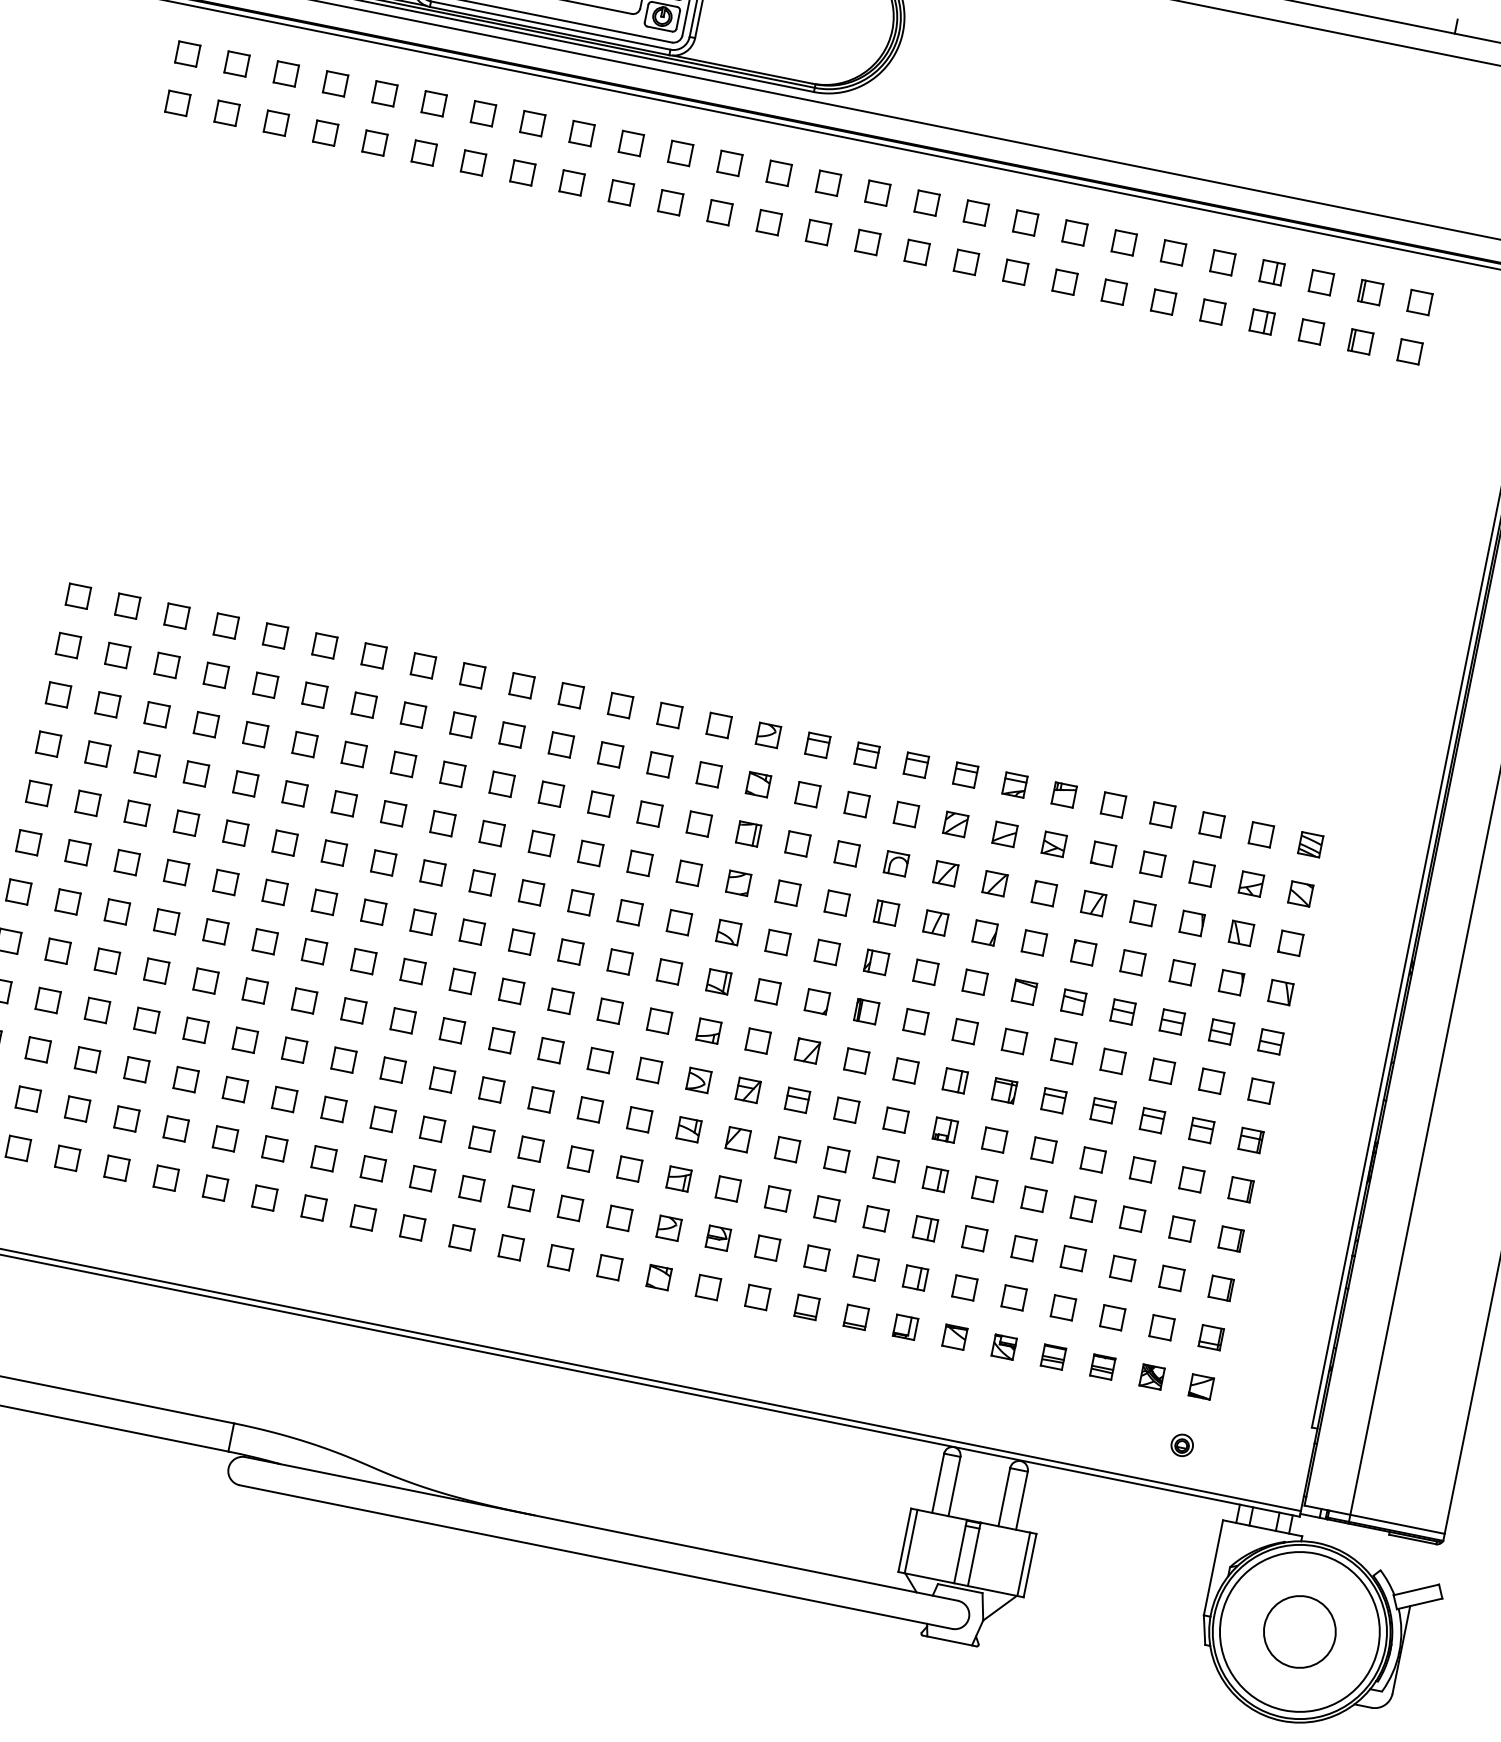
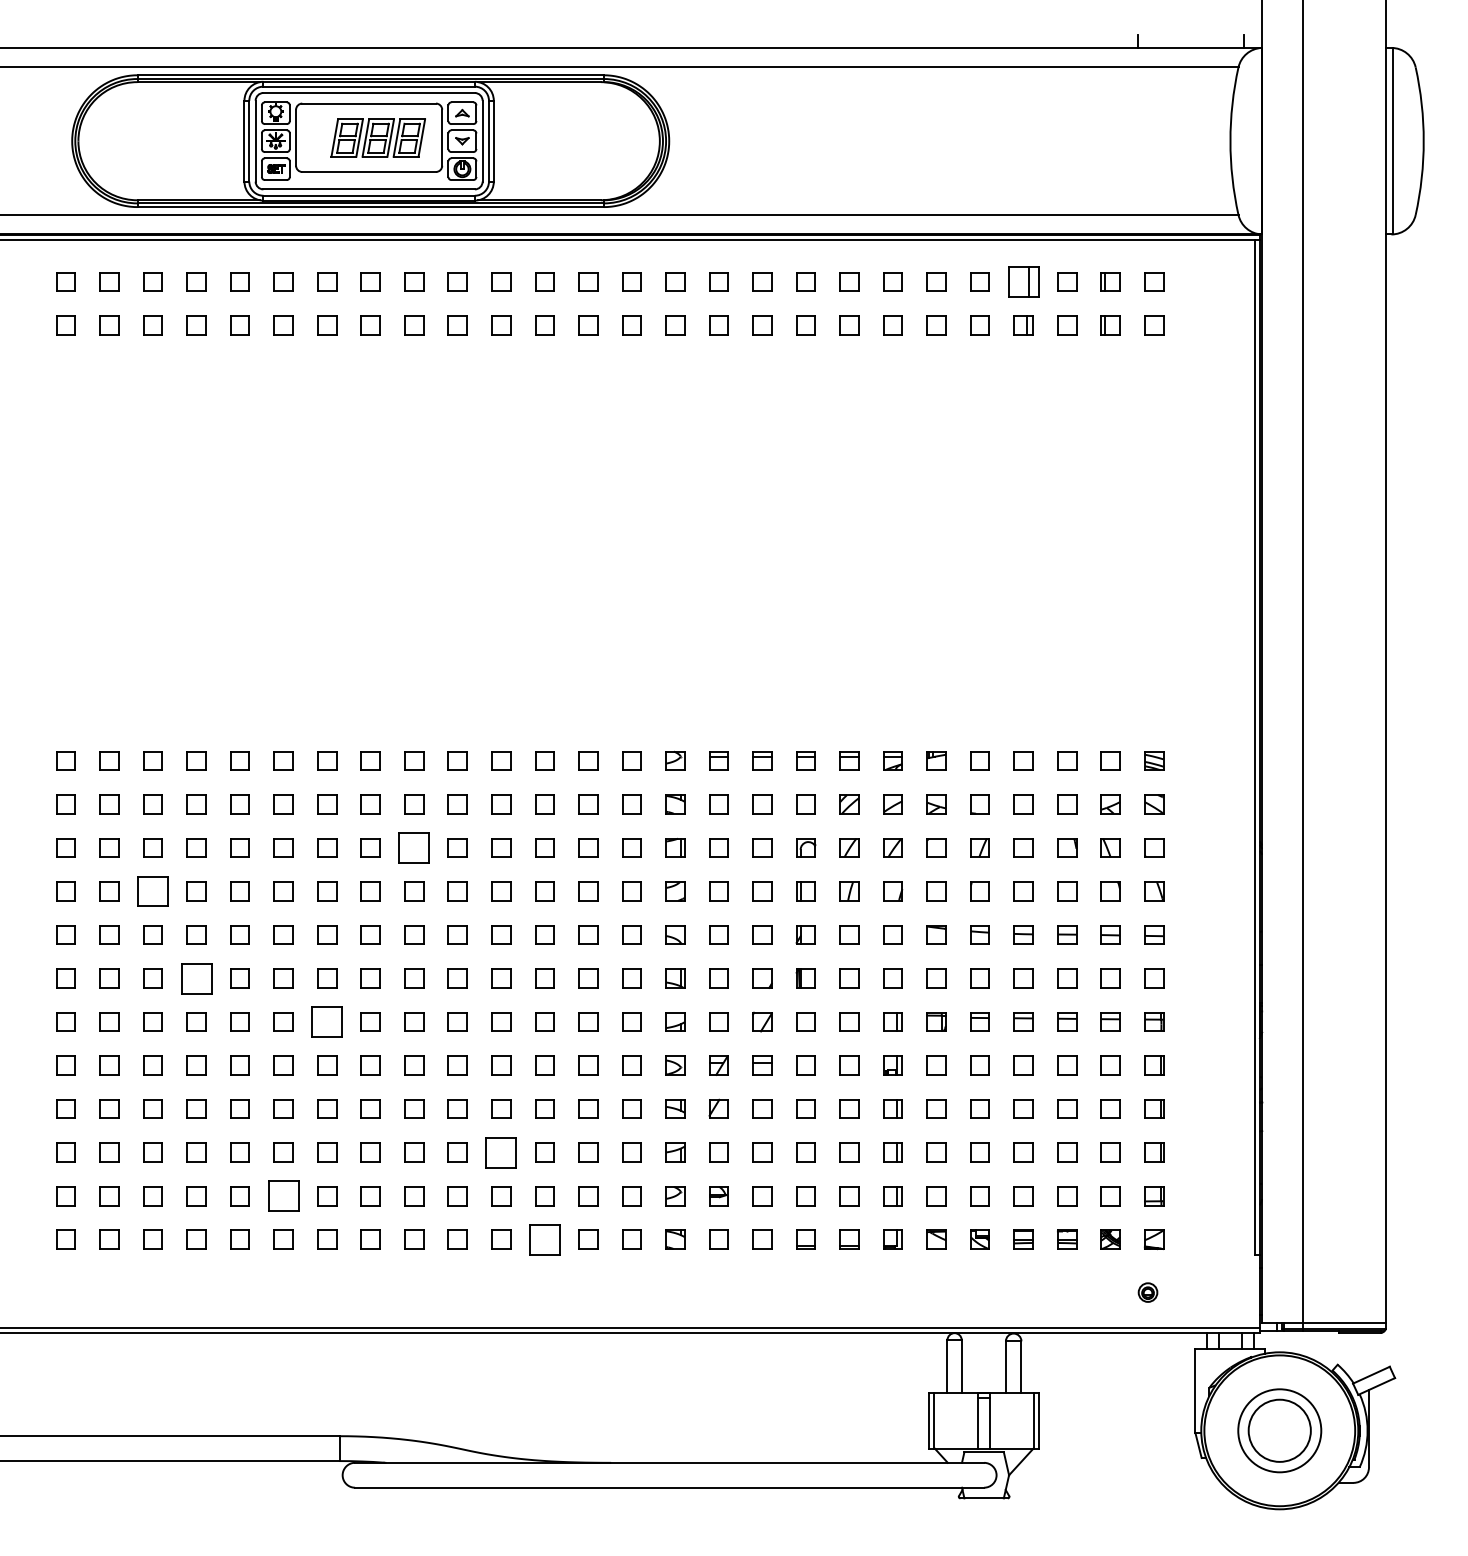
part: (1272, 272) -> (1023, 281), size x1.6
part: (146, 763) -> (152, 891), size x1.6
part: (453, 773) -> (414, 847), size x1.6
part: (176, 872) -> (196, 978), size x1.6
part: (315, 951) -> (327, 1021), size x1.6
part: (225, 1139) -> (283, 1196), size x1.6
part: (482, 1139) -> (501, 1152), size x1.6
part: (510, 1247) -> (544, 1239), size x1.6
circle: (1299, 1631) -> (1279, 1430), size x0.6

